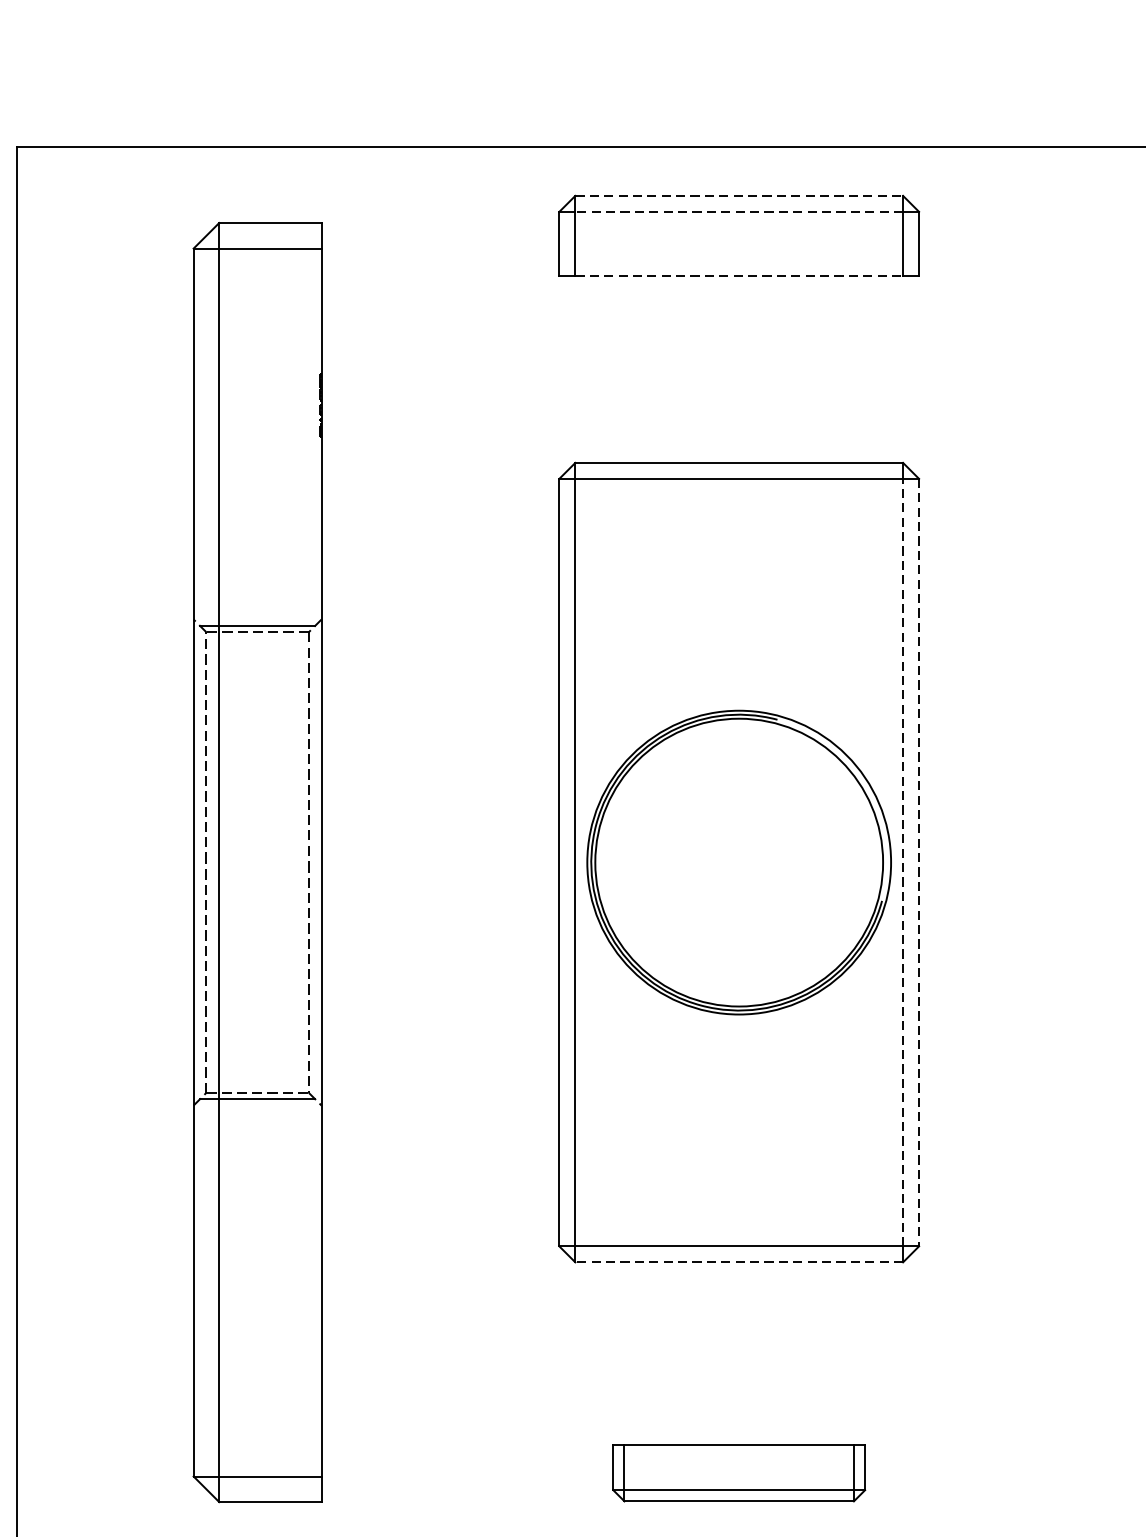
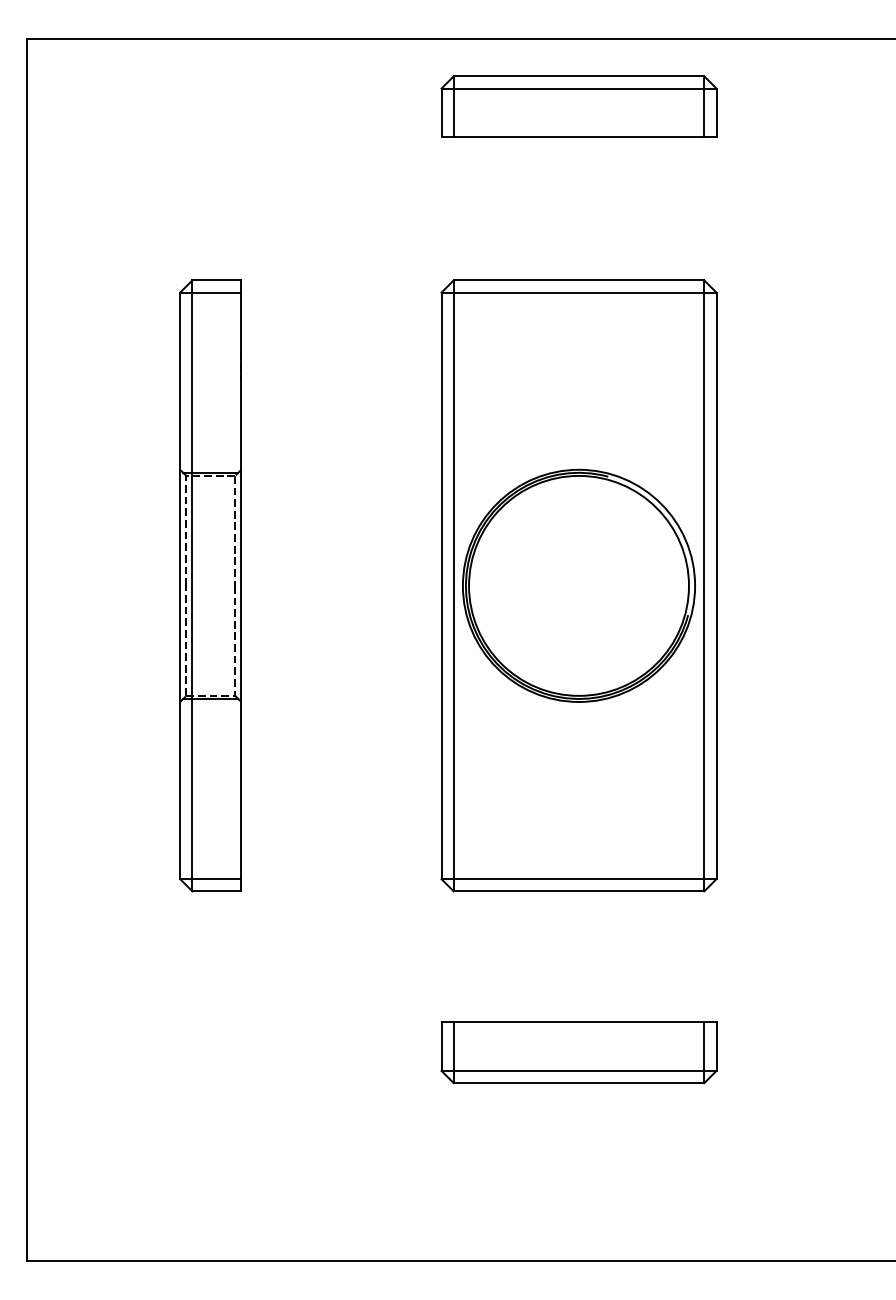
line: (739, 196) -> (579, 76), dashed -> solid
line: (738, 211) -> (578, 88), dashed -> solid
line: (739, 275) -> (579, 137), dashed -> solid
part: (257, 862) -> (210, 585), size x0.62
line: (903, 862) -> (704, 585), dashed -> solid
line: (919, 863) -> (716, 586), dashed -> solid
line: (738, 1262) -> (578, 891), dashed -> solid
part: (738, 1473) -> (578, 1052), size x1.43

